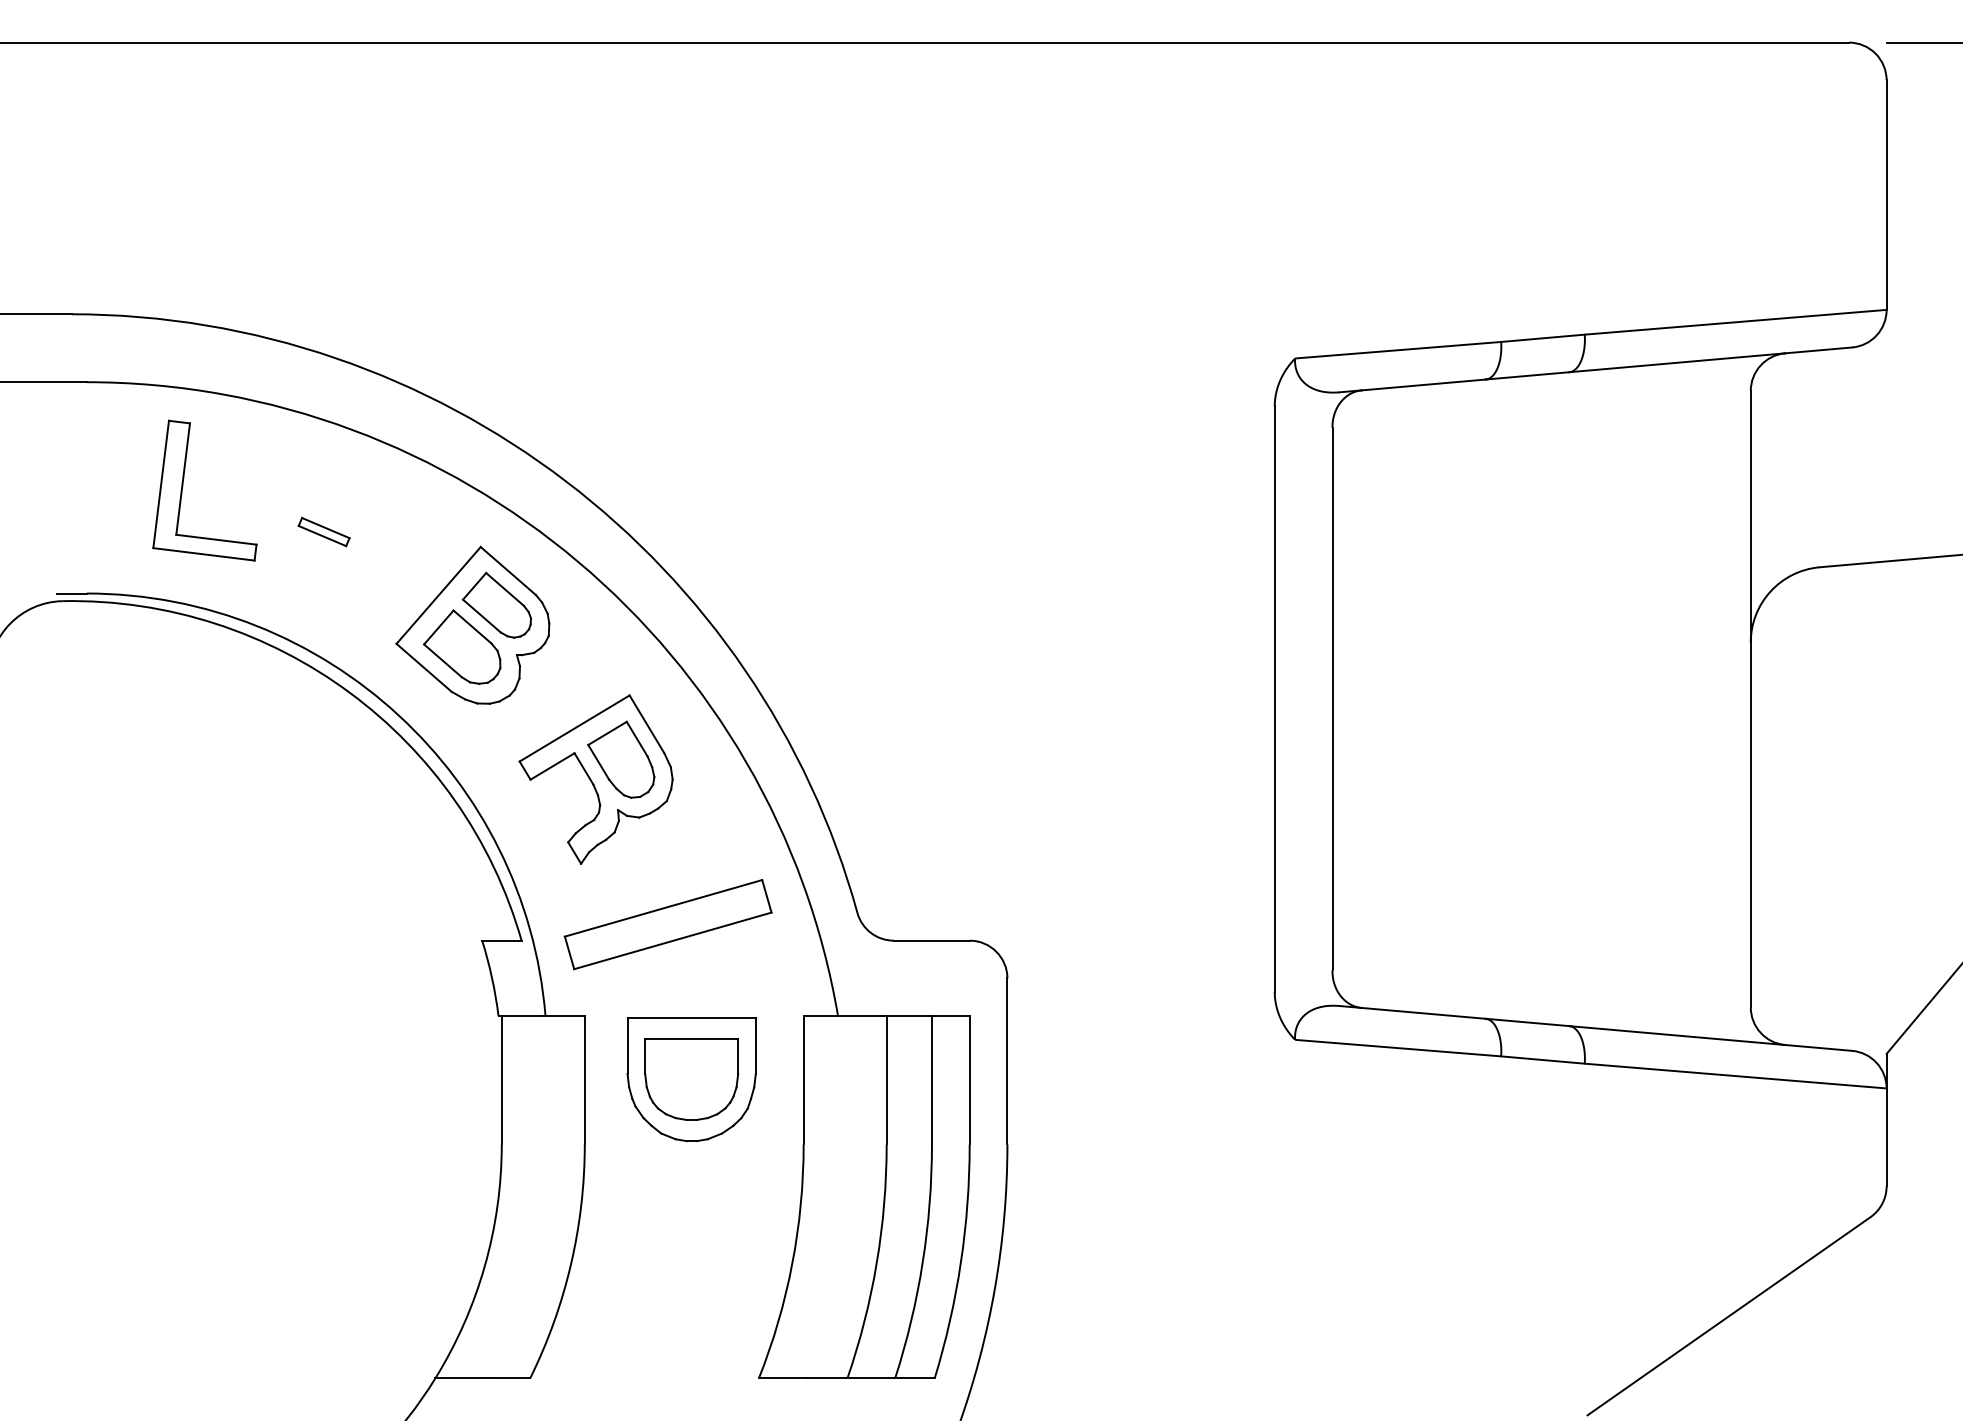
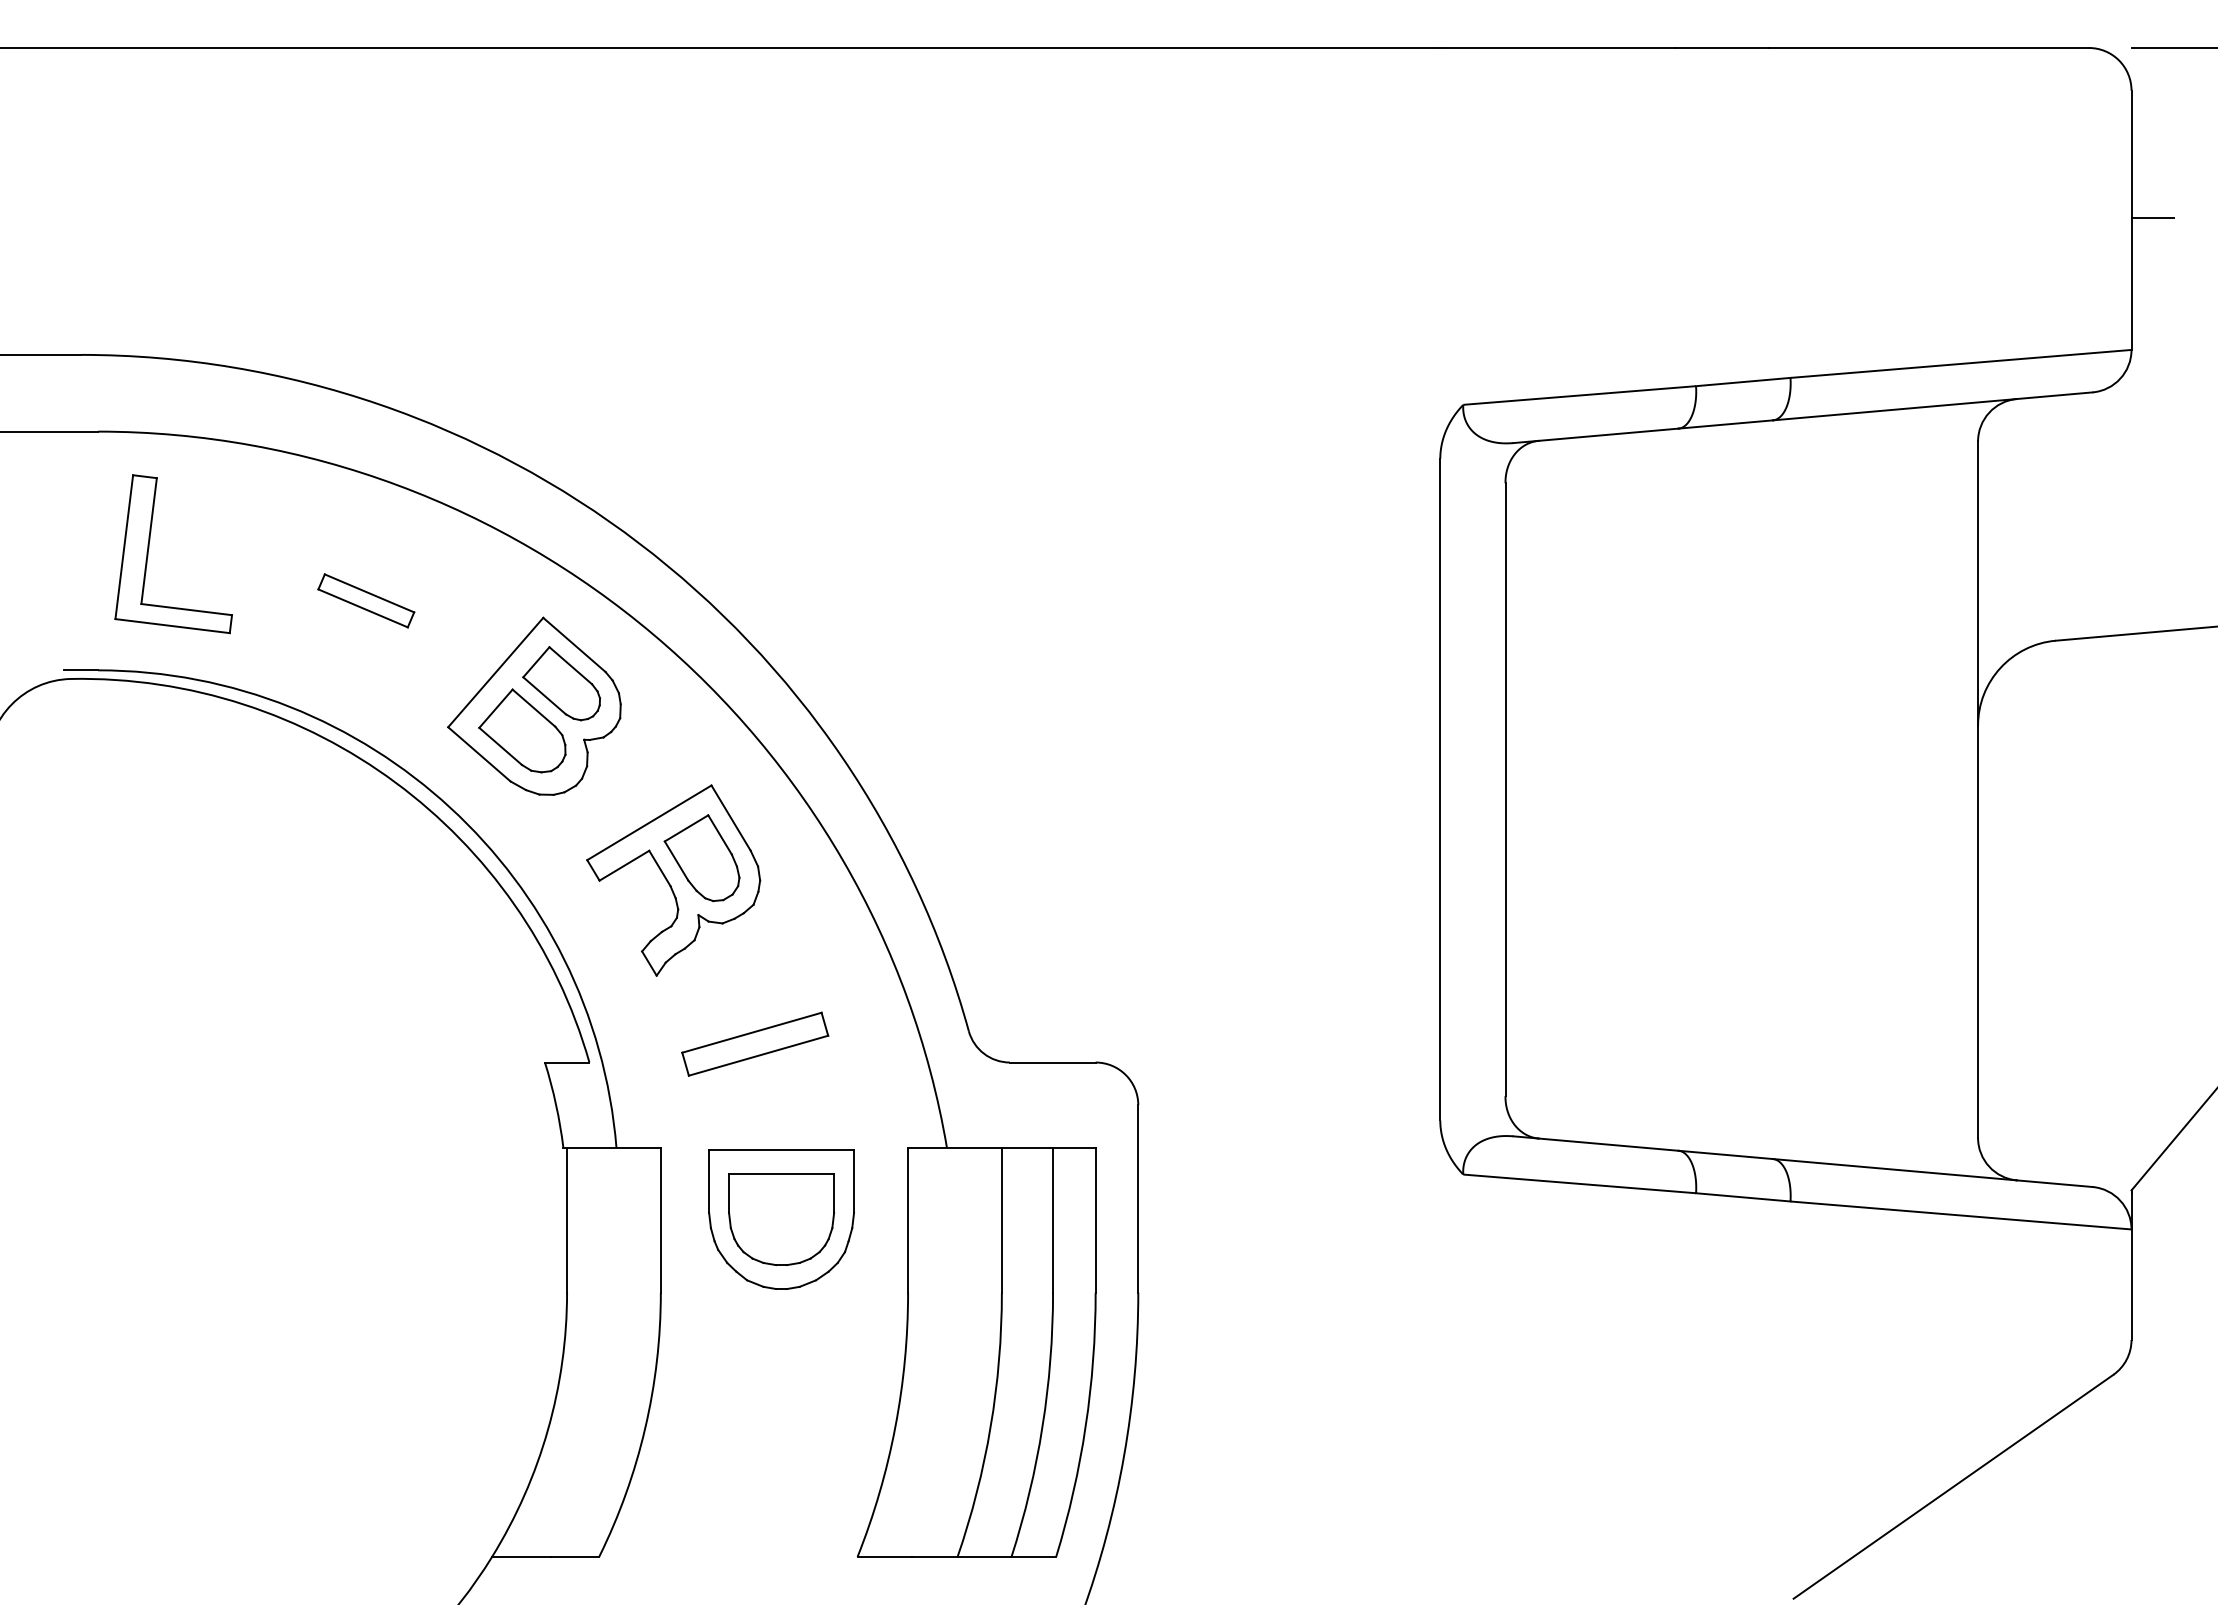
line: (1905, 193) -> (2152, 218), added
part: (183, 485) -> (149, 548), moved
part: (324, 531) -> (366, 600), size x1.67
part: (668, 923) -> (755, 1043), size x0.62

